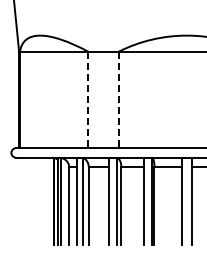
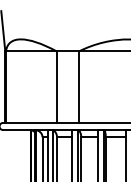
line: (88, 100) -> (56, 87), dashed -> solid
line: (118, 100) -> (79, 87), dashed -> solid

